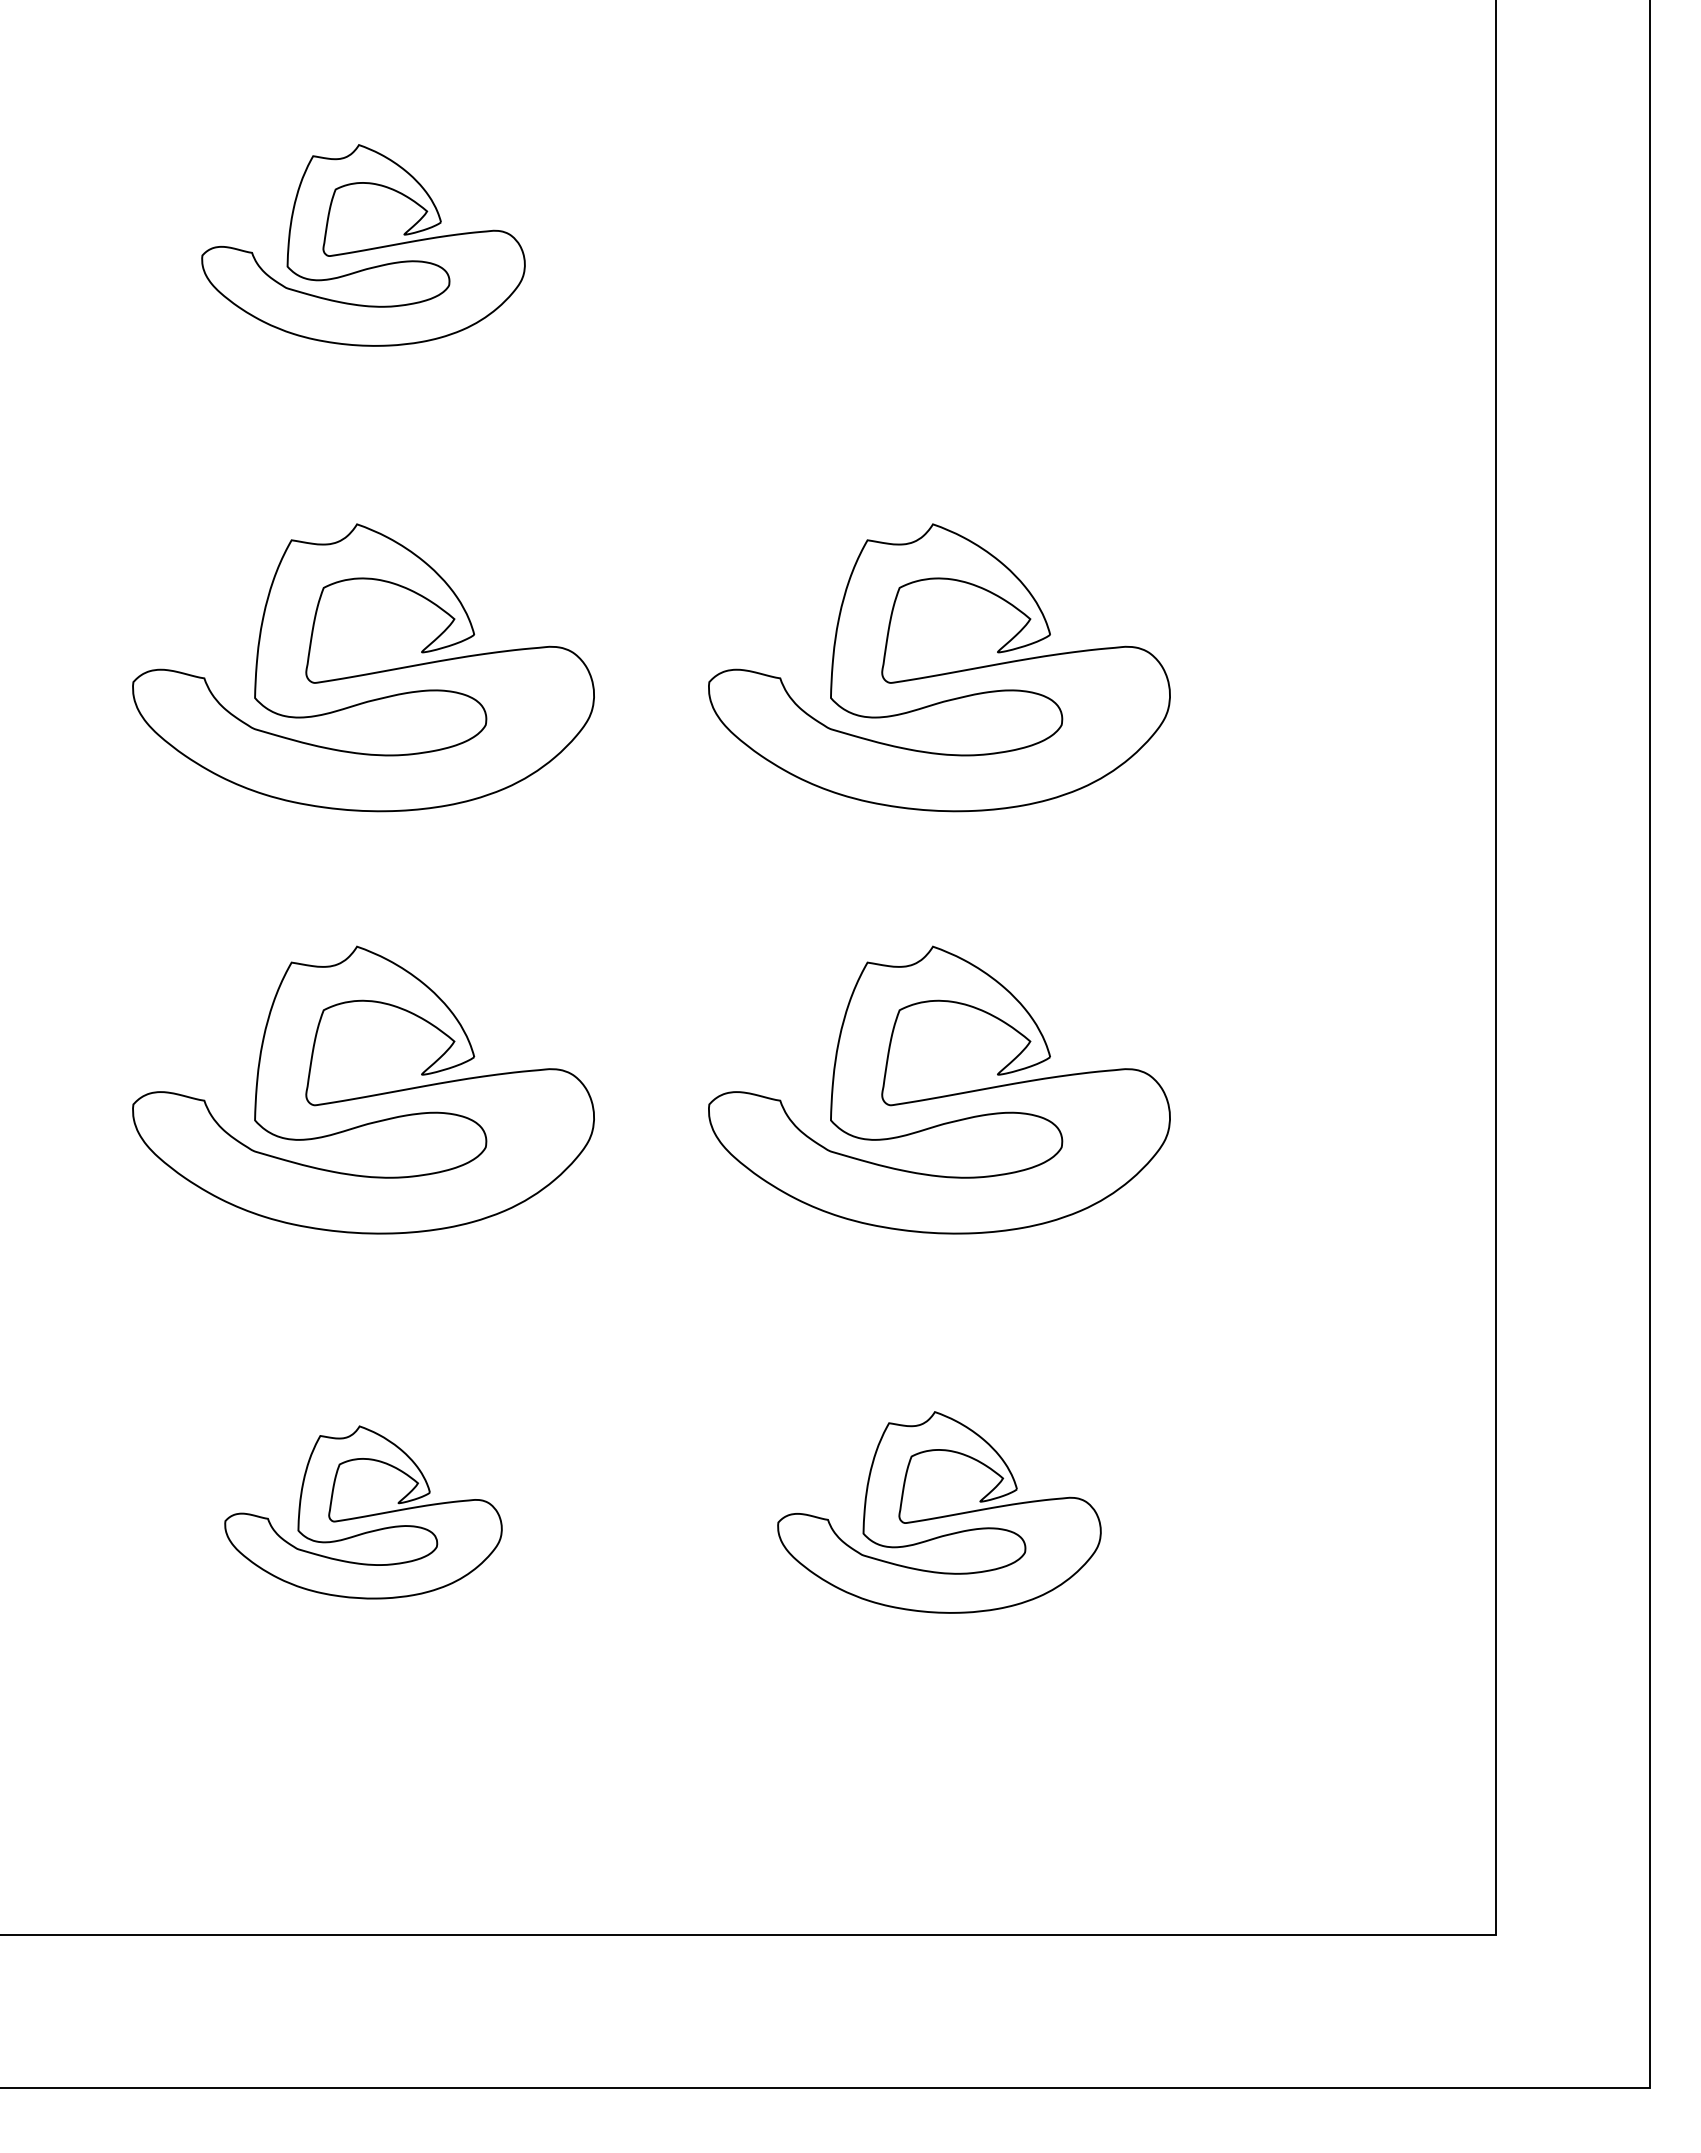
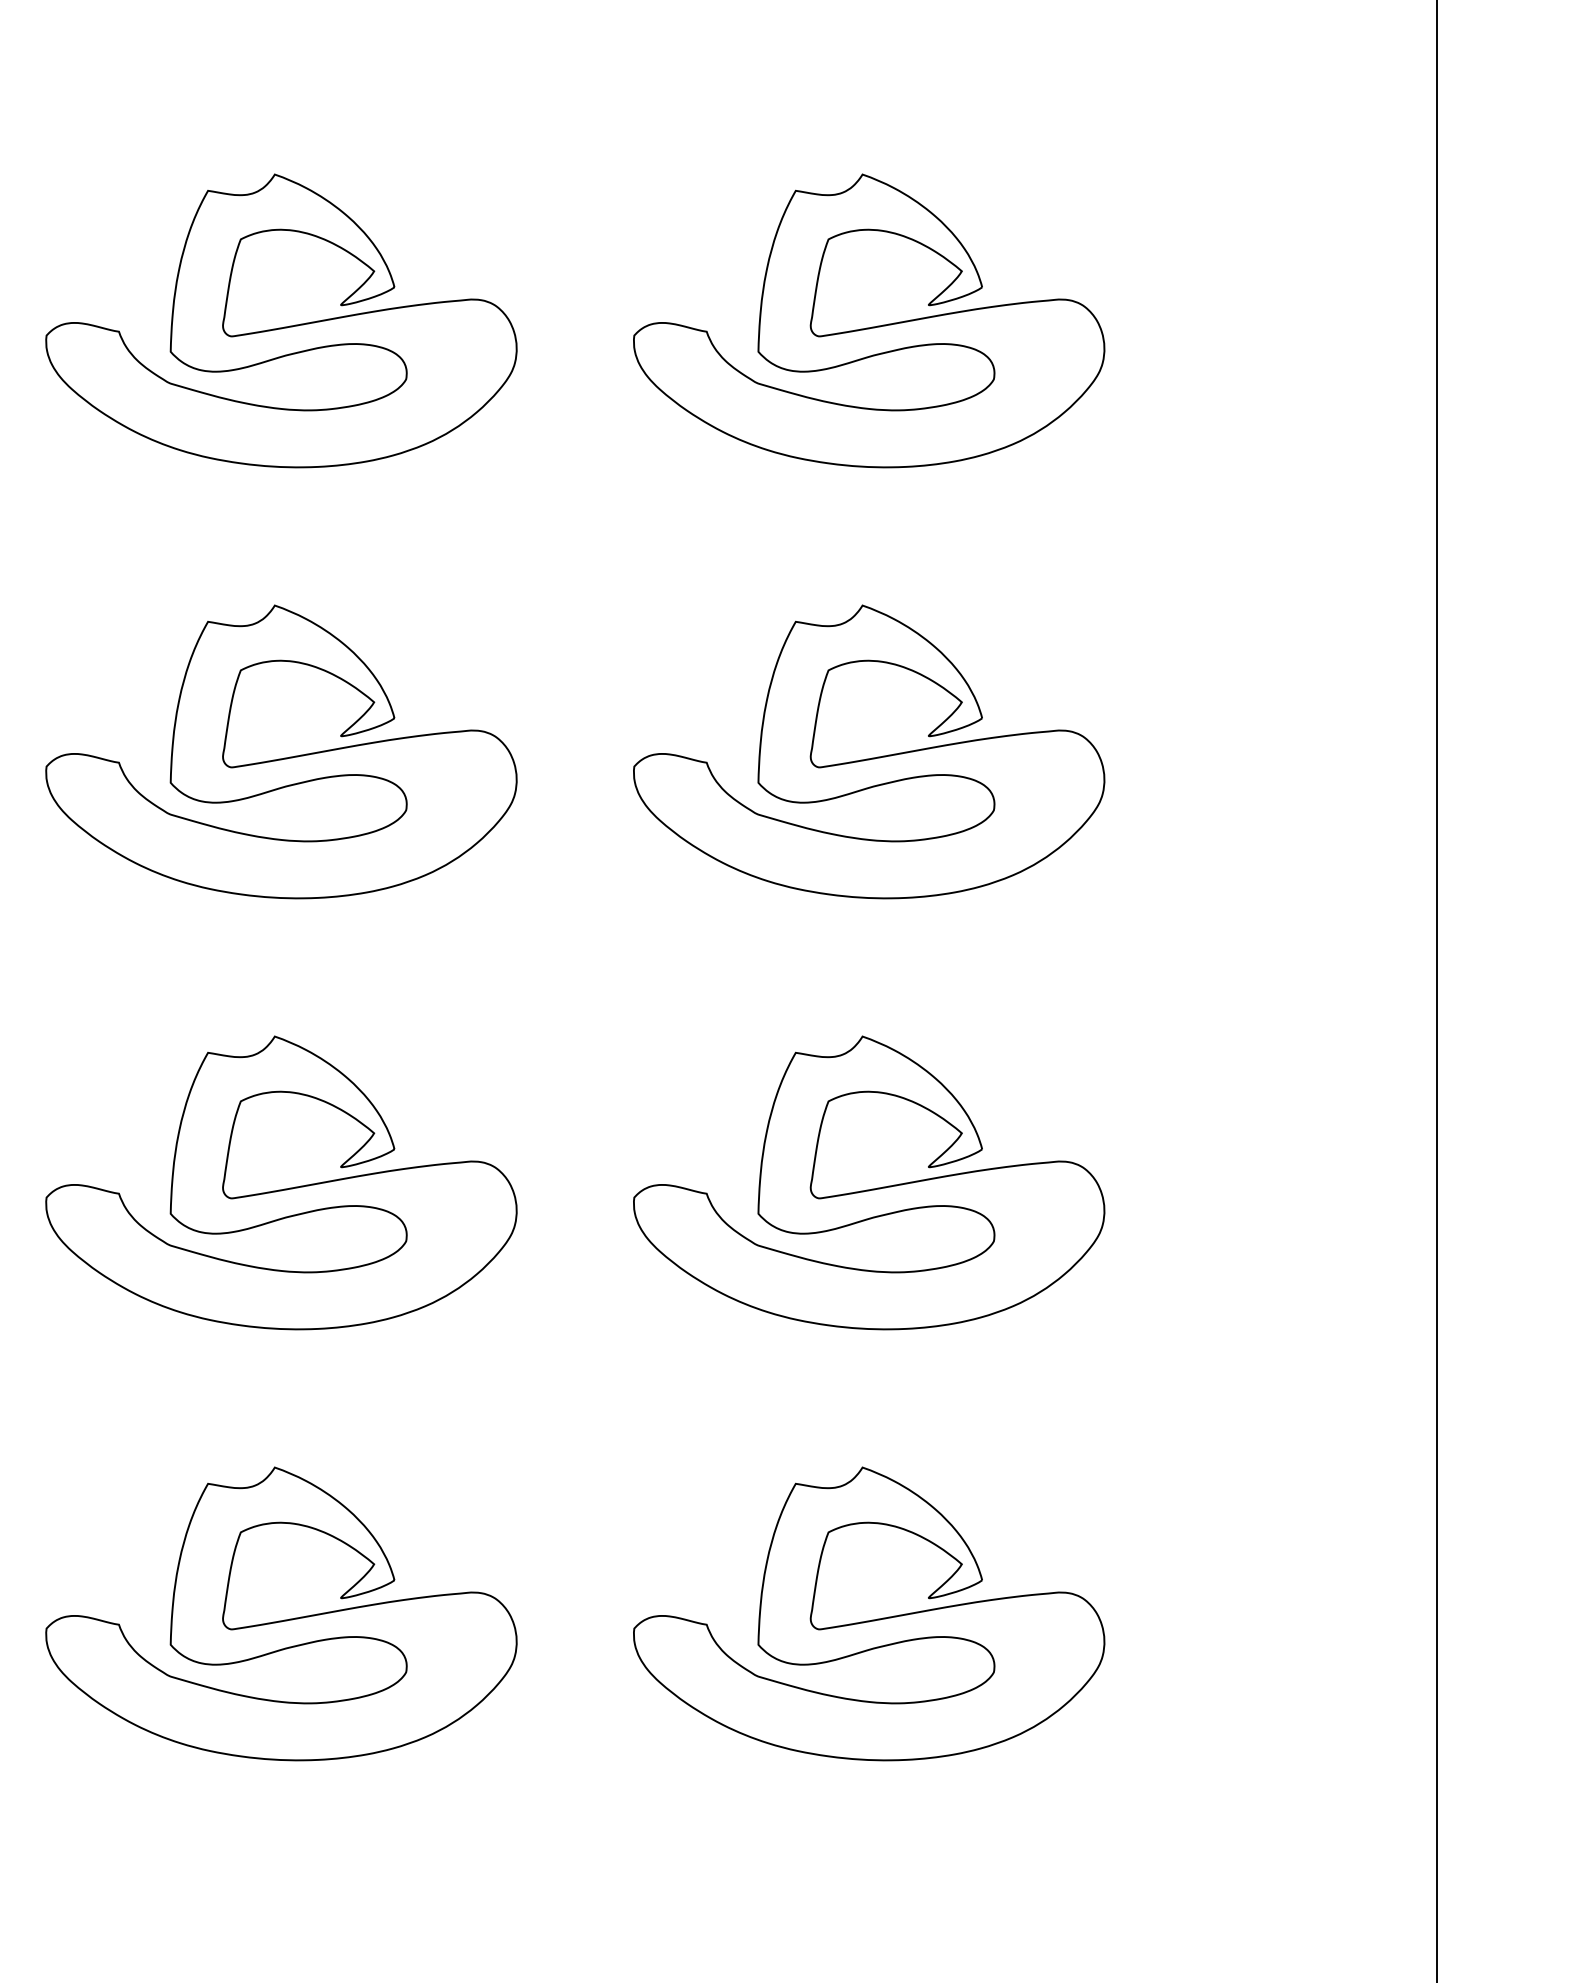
part: (363, 245) -> (281, 320), size x1.43
part: (939, 245) -> (869, 320), added
part: (363, 1512) -> (281, 1613), size x1.67
part: (939, 1512) -> (869, 1613), size x1.43

